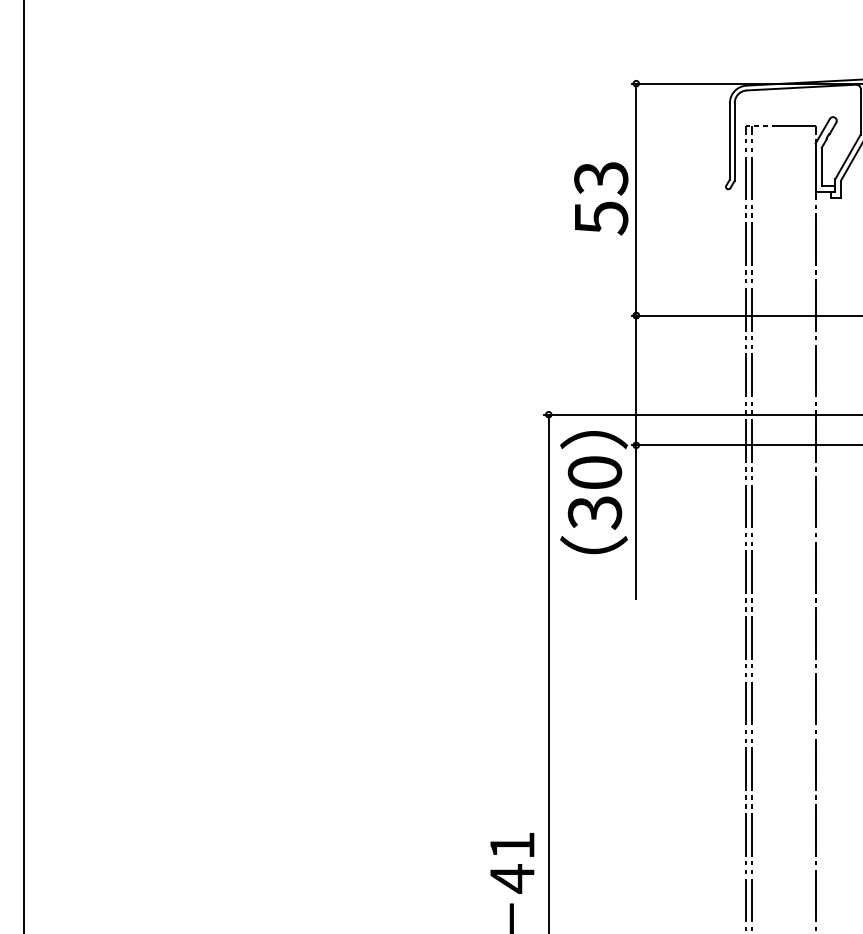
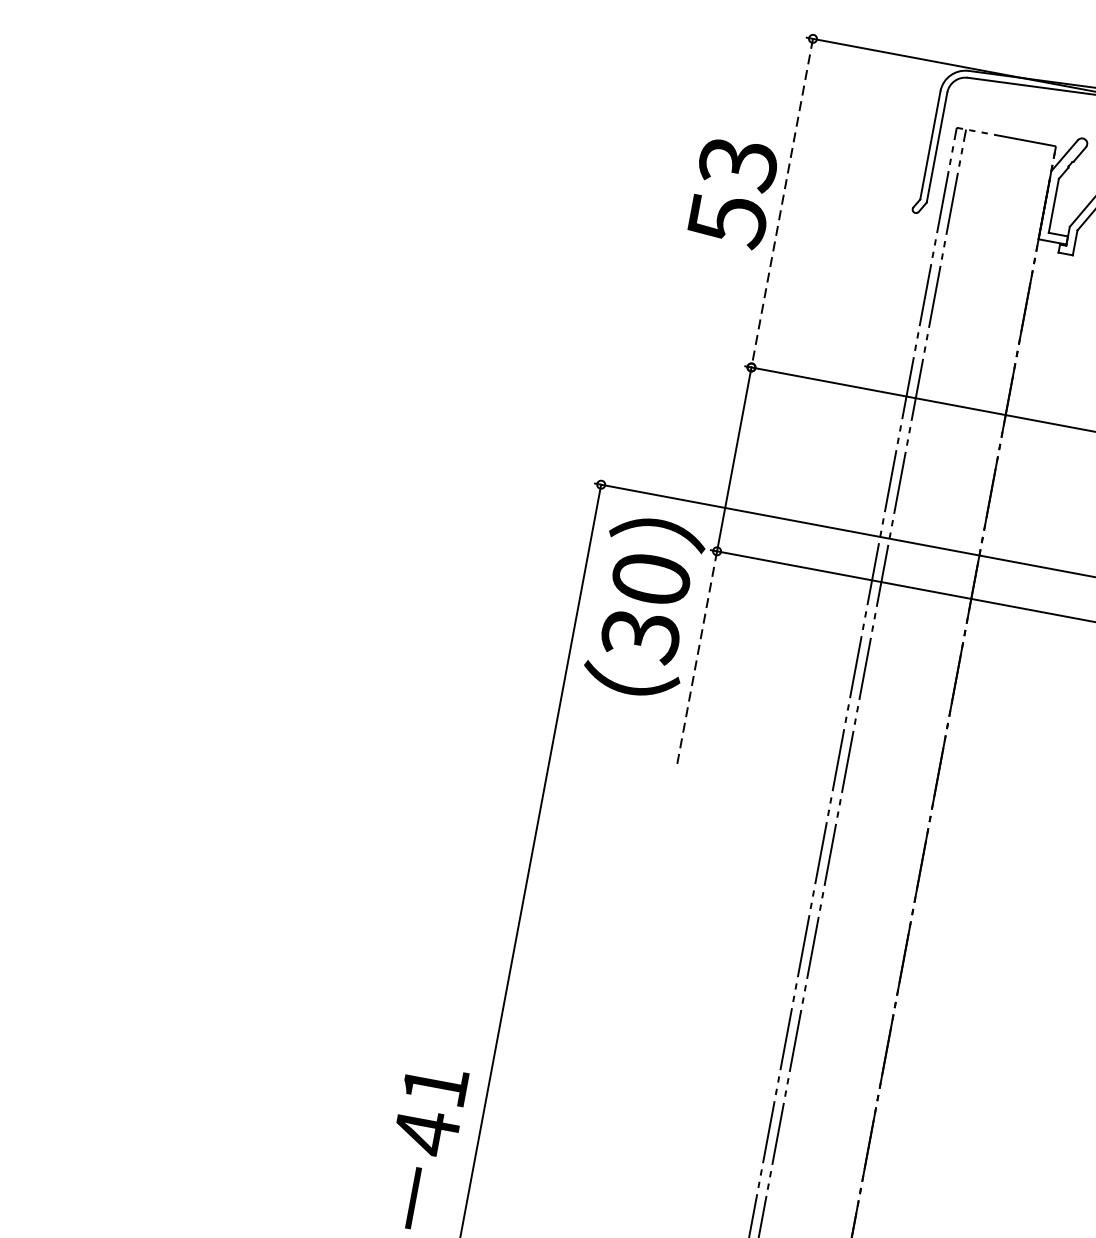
line: (636, 199) -> (782, 203), solid -> dashed
line: (636, 522) -> (696, 660), solid -> dashed

